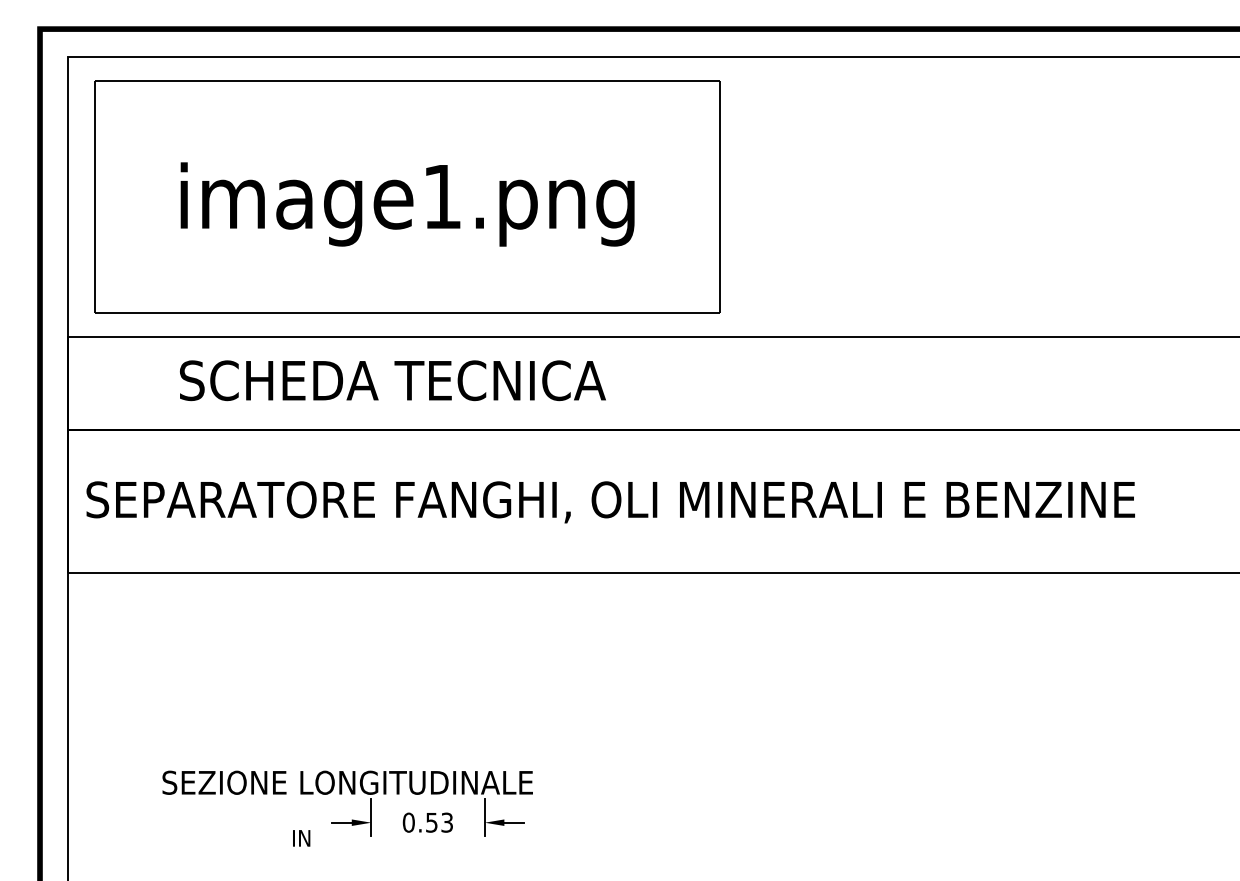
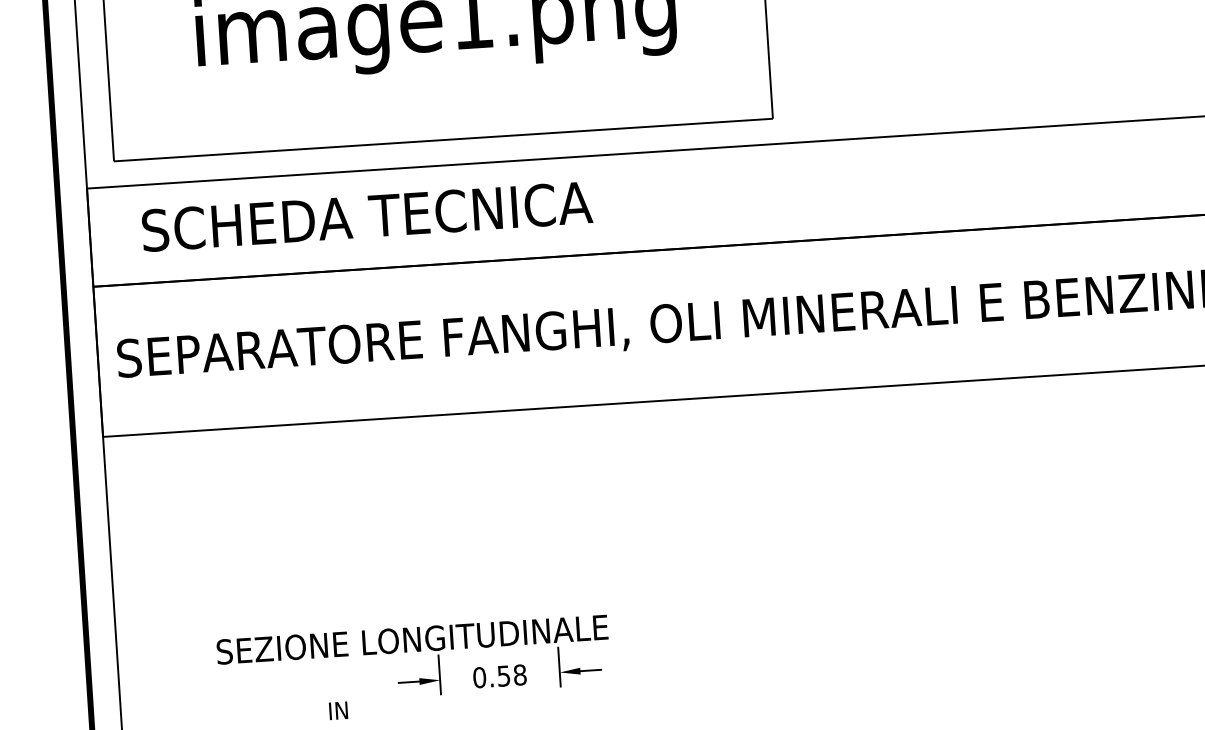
text: (392, 380) -> (366, 216), moved
text: (447, 822) -> (520, 674), 0.53 -> 0.58
text: (301, 838) -> (338, 710), moved

